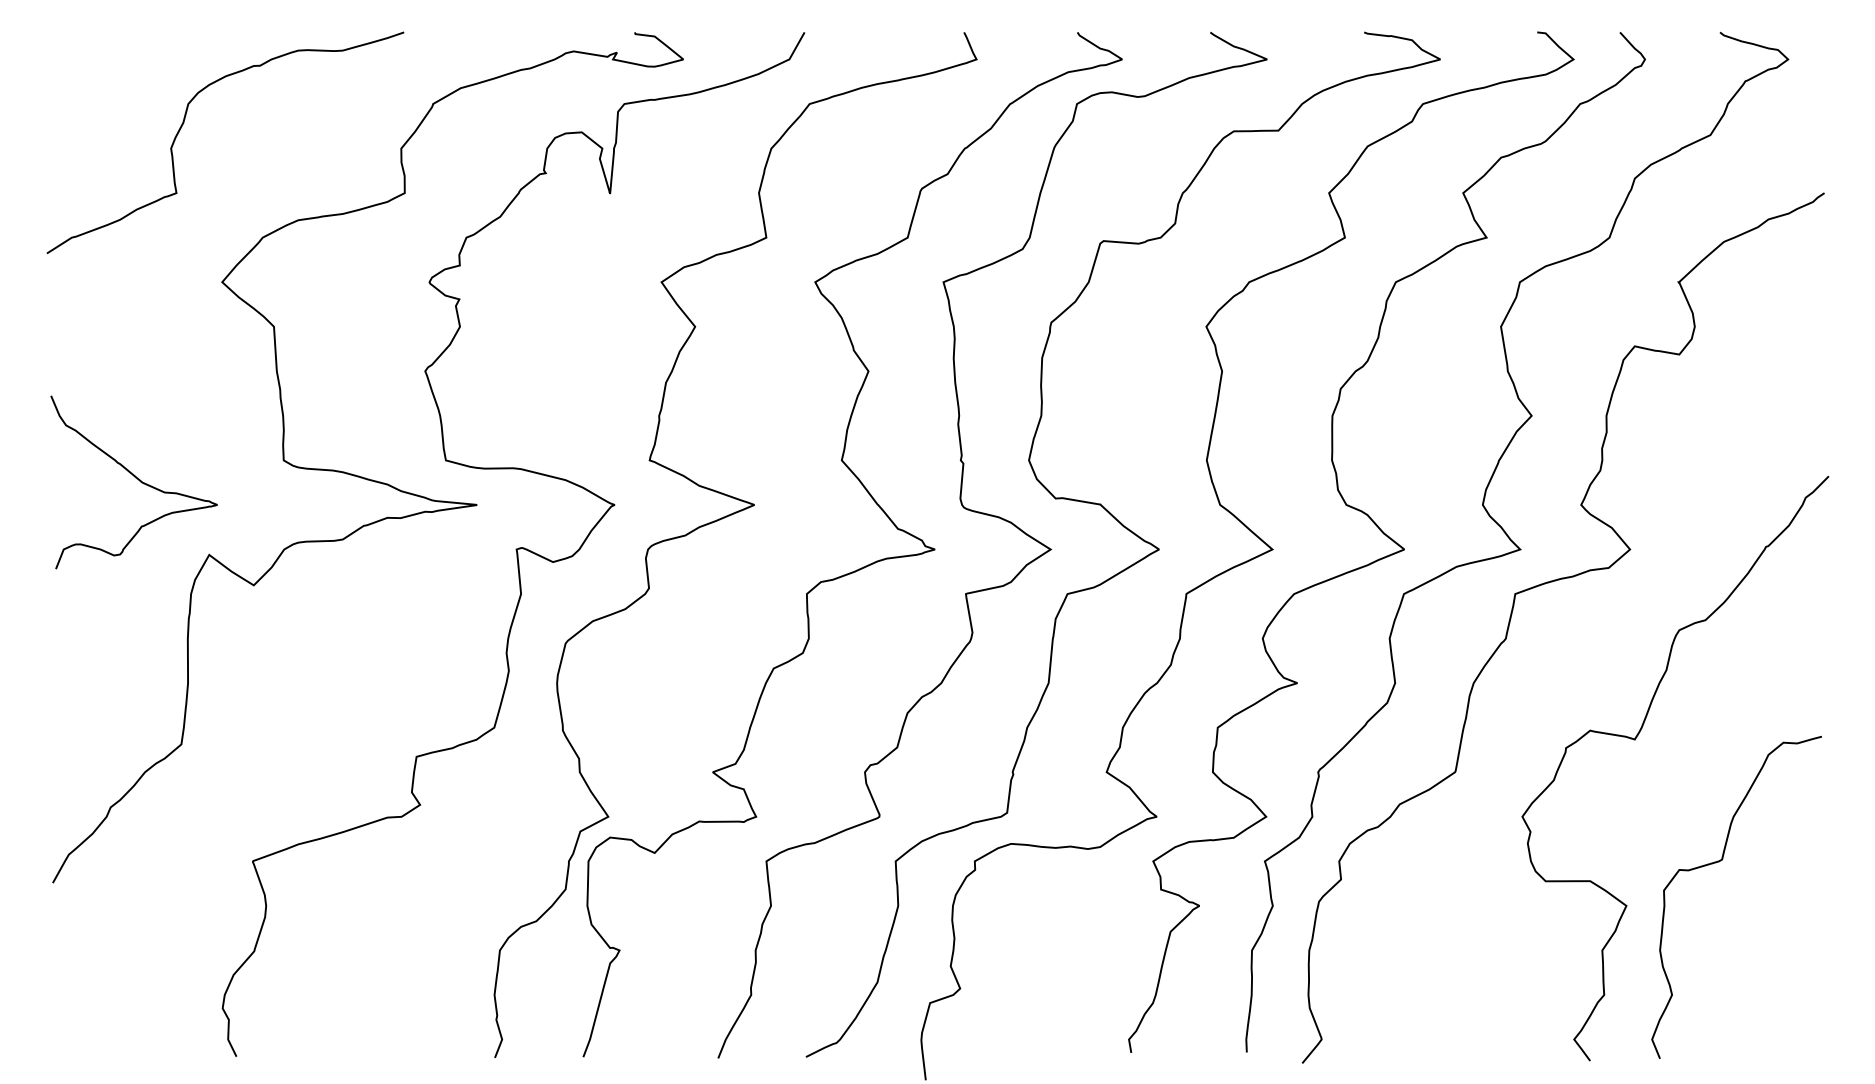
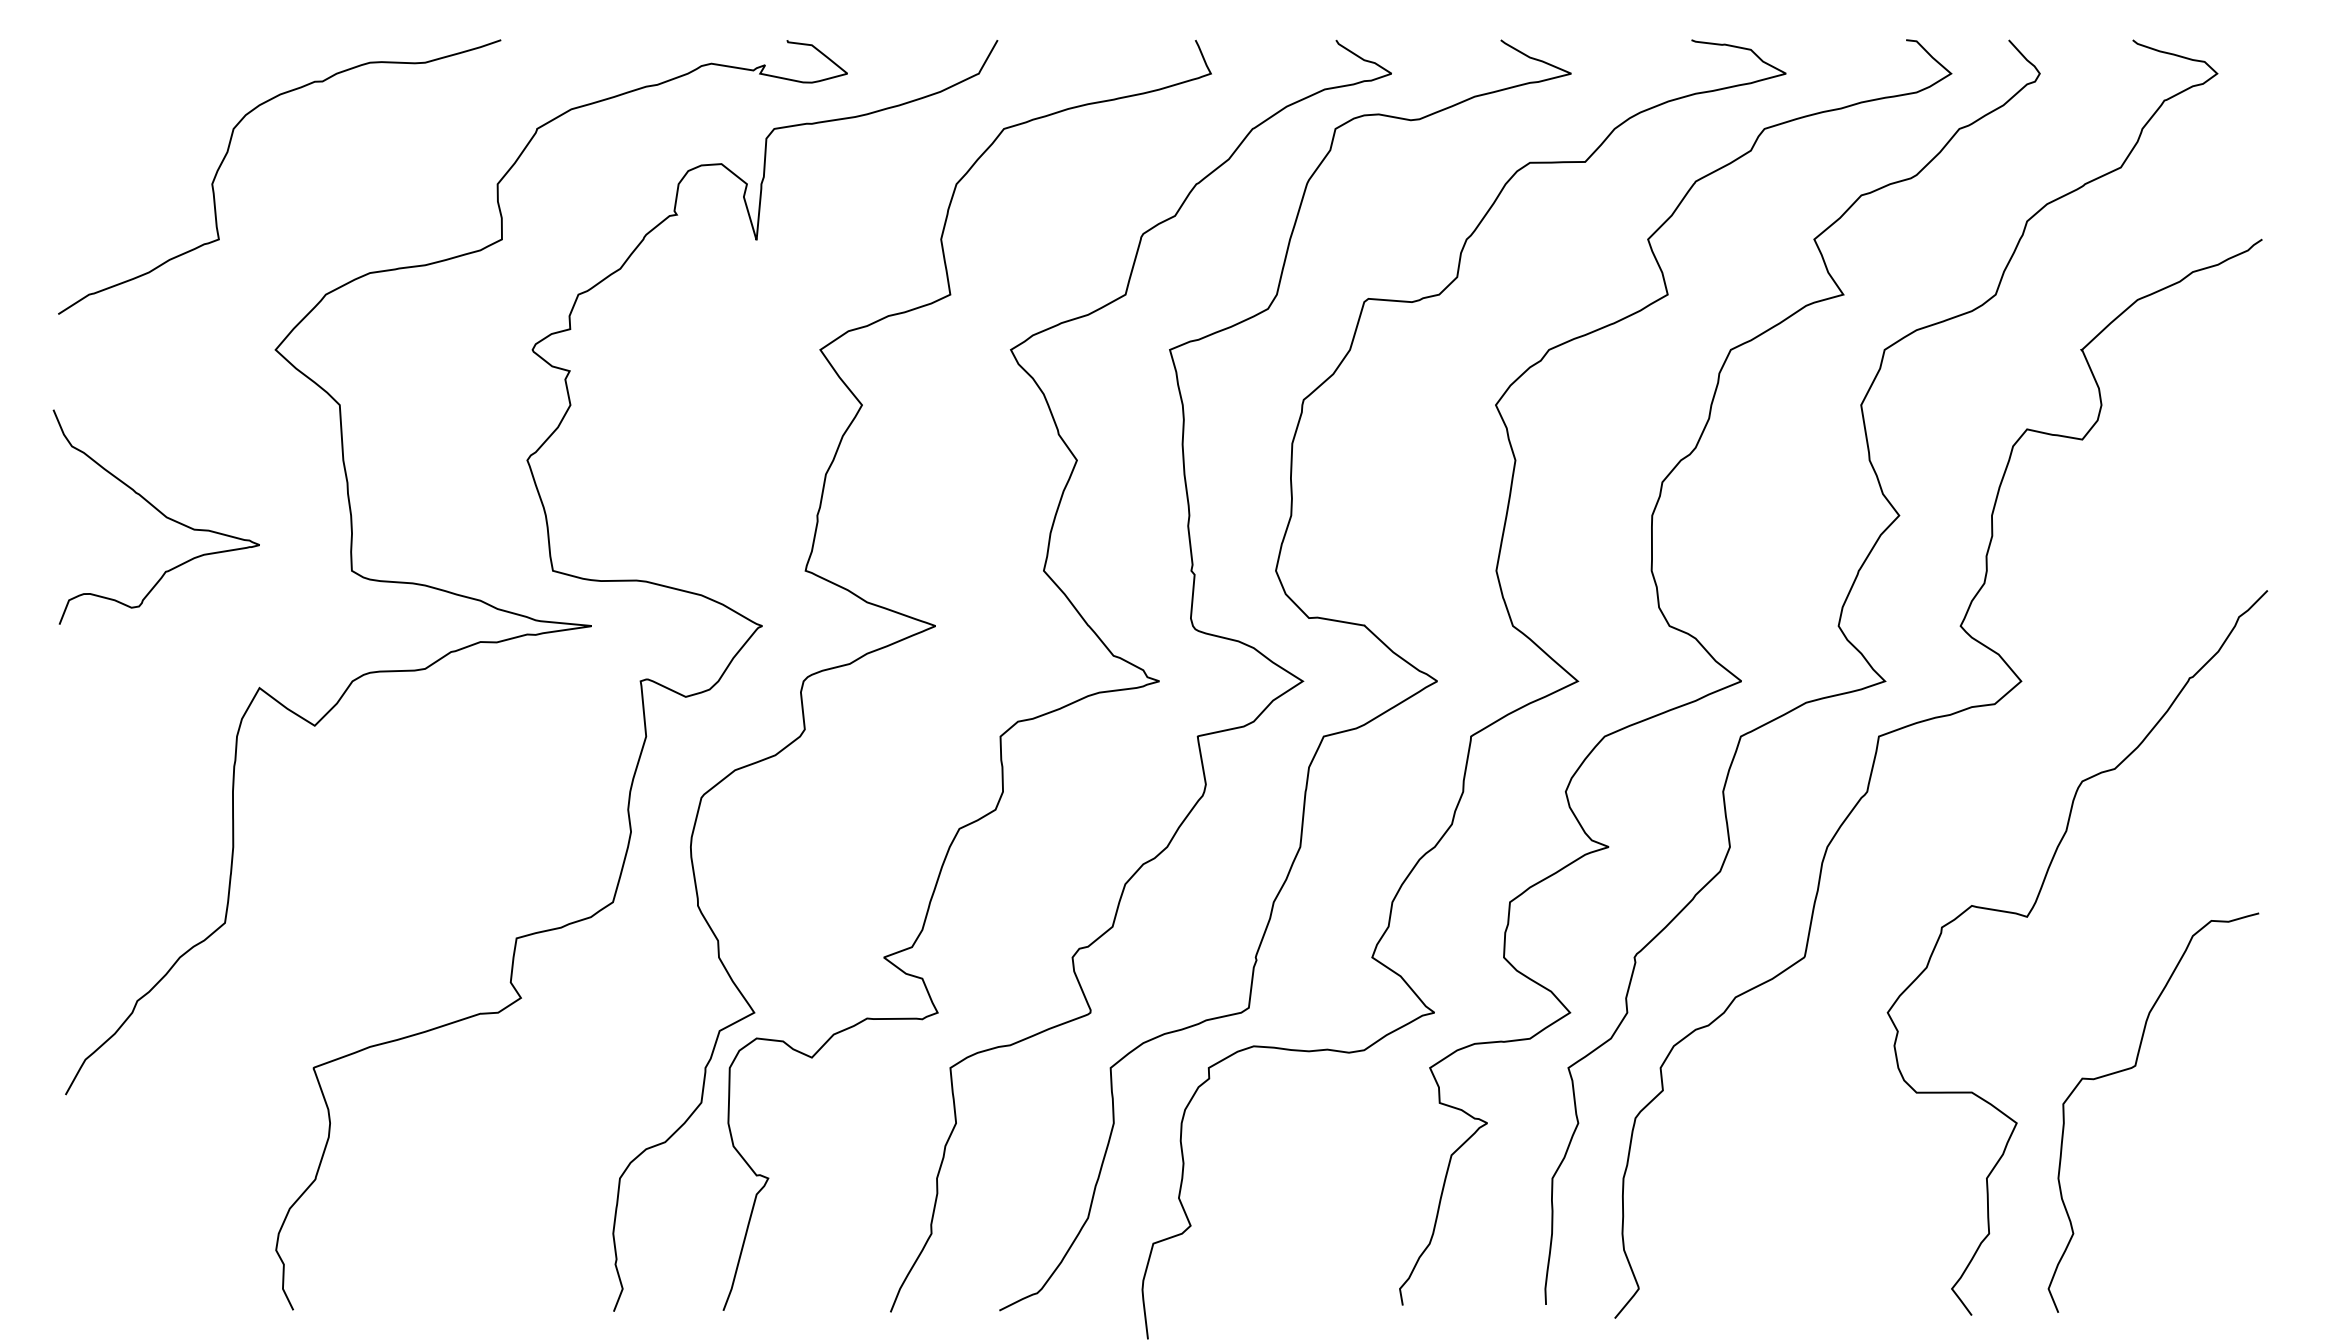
curve: (136, 478) -> (159, 512), moved

